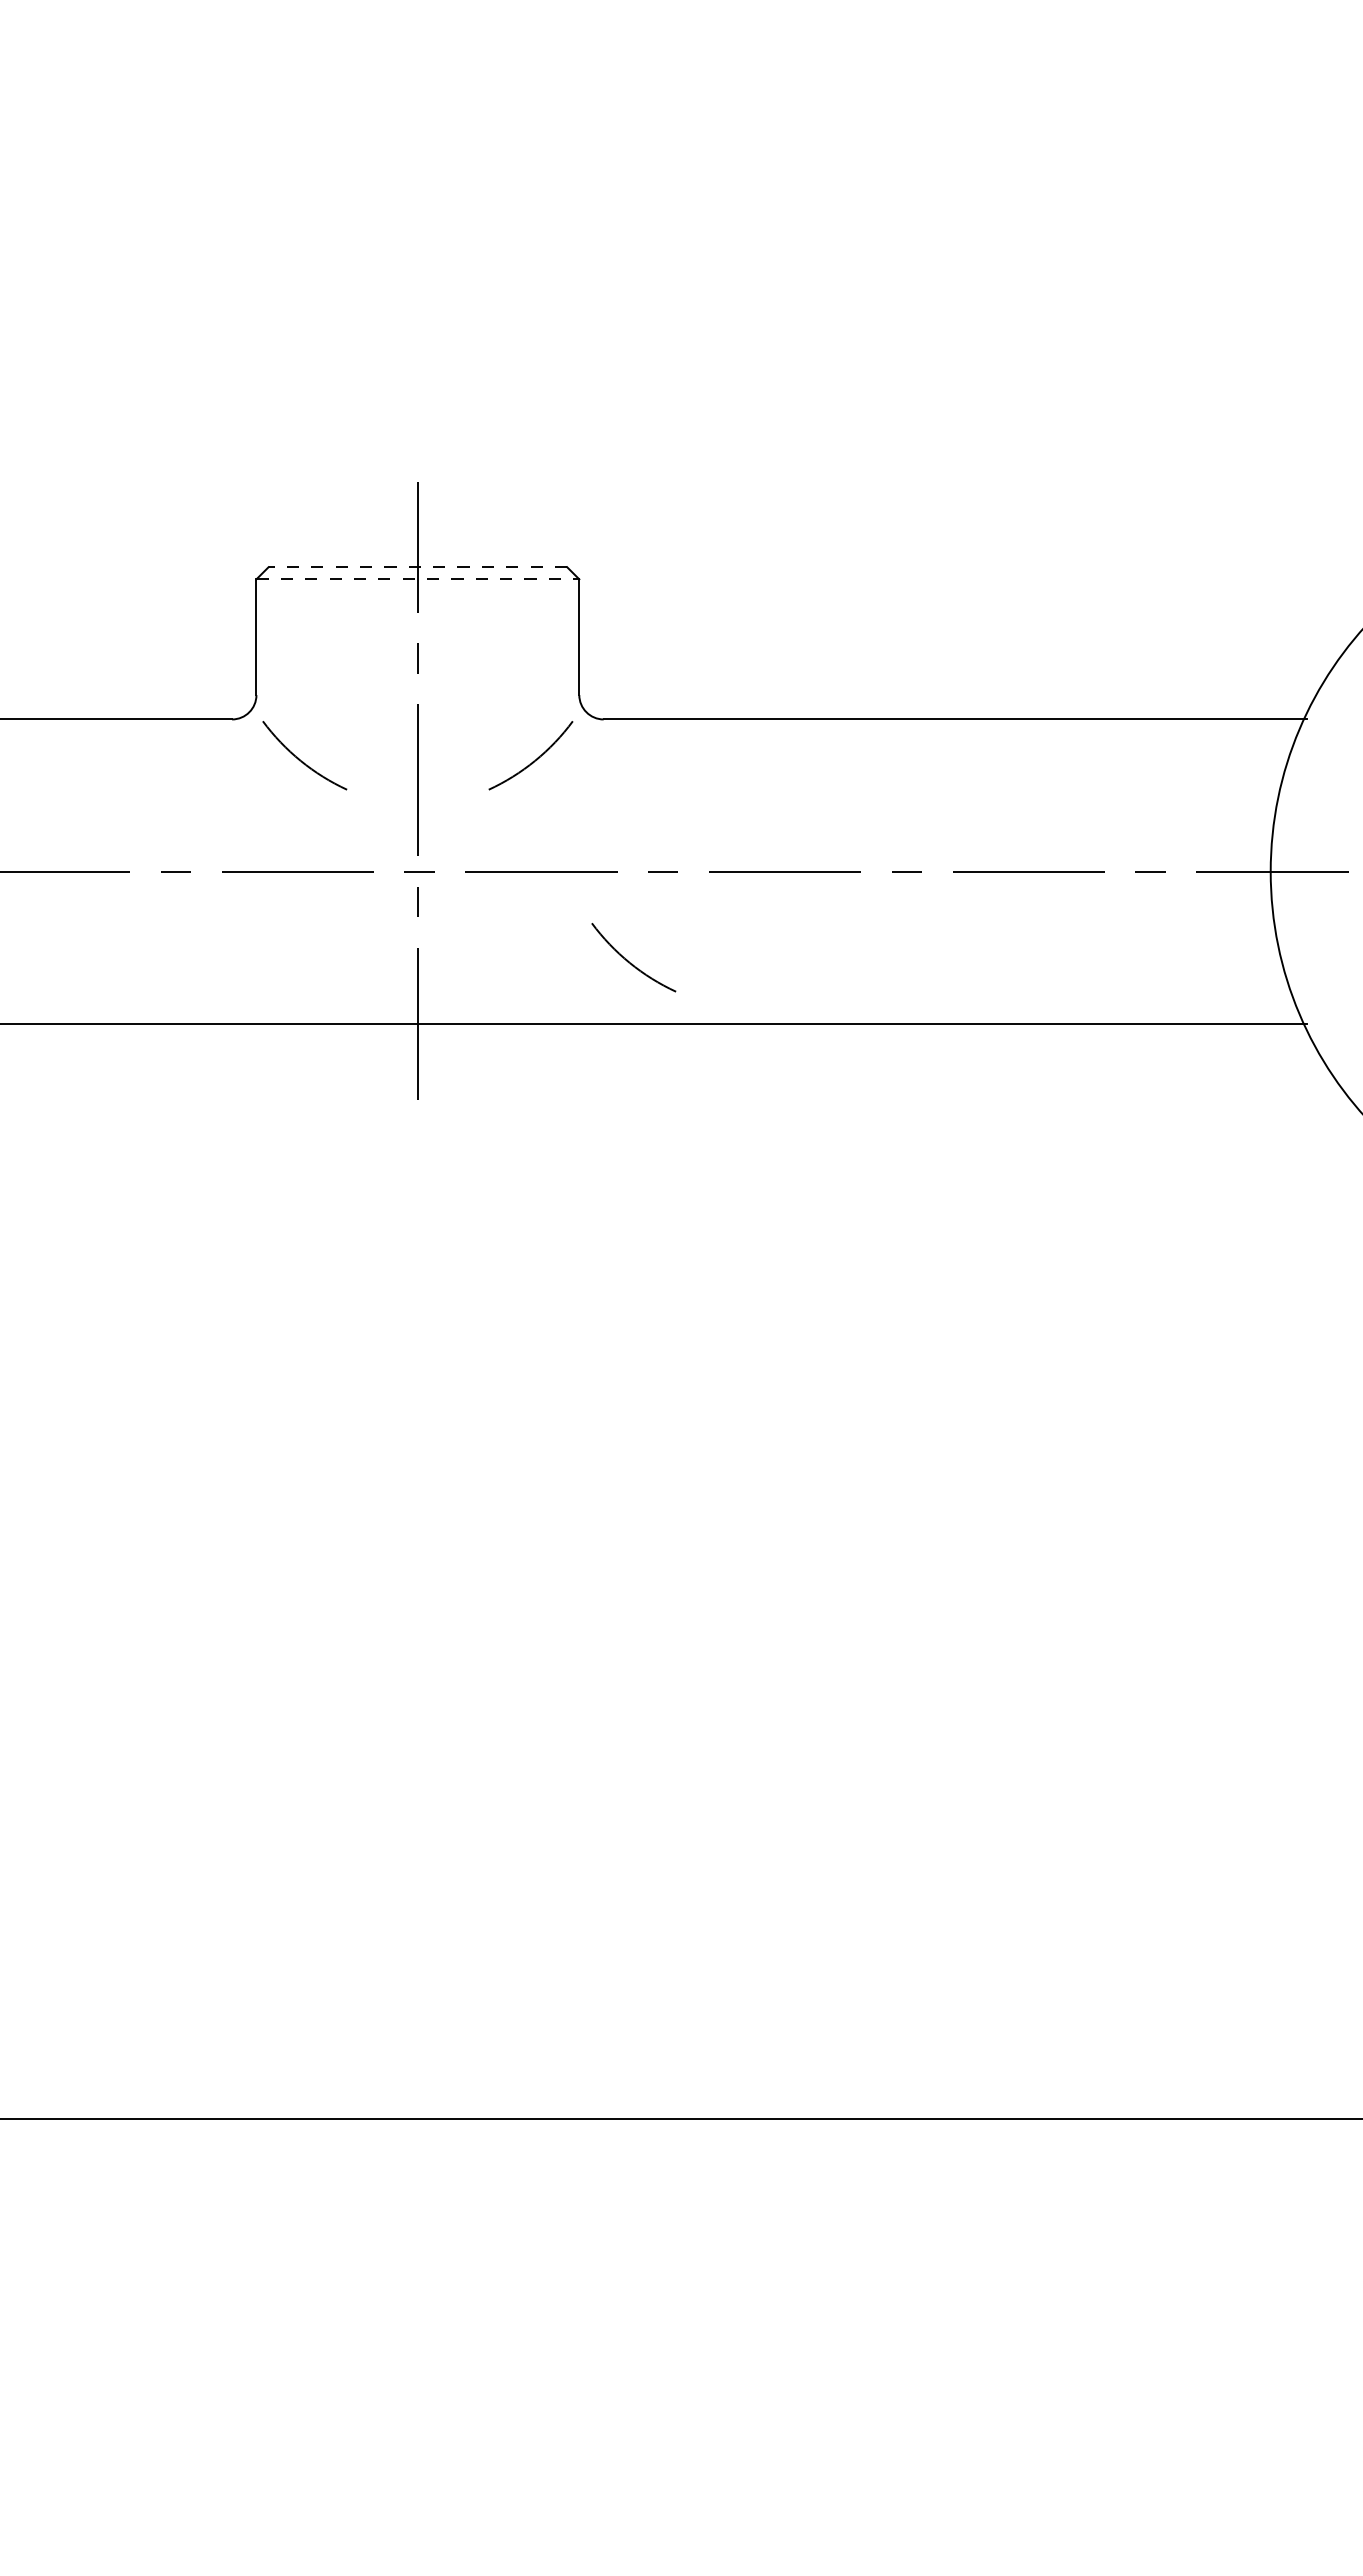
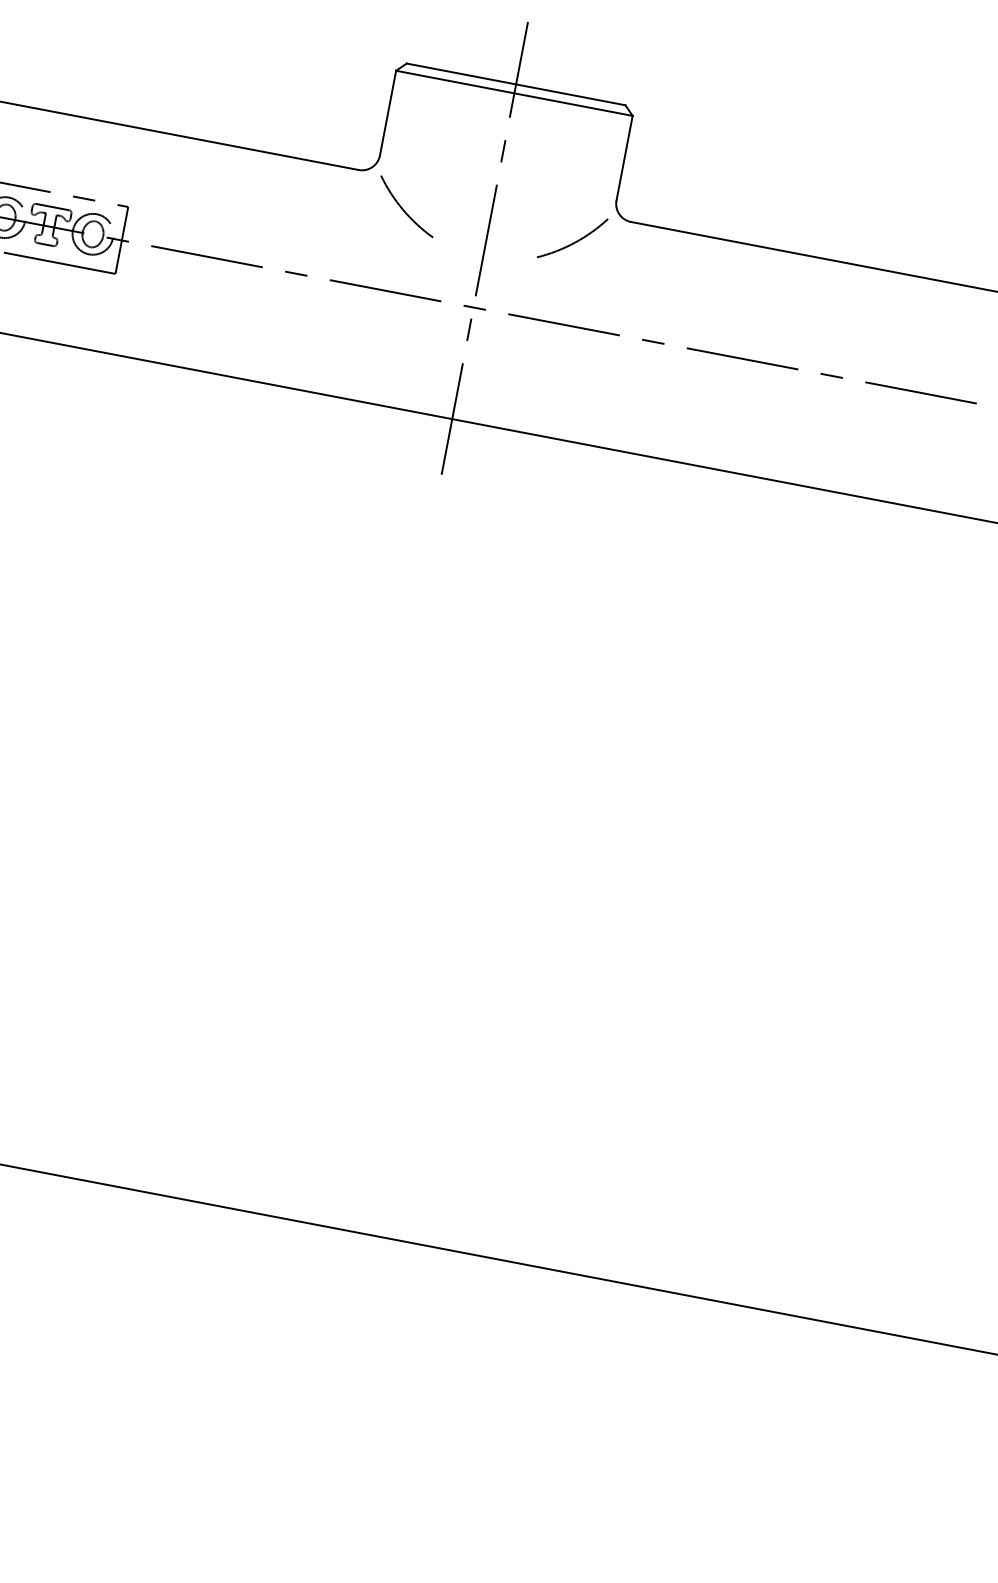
line: (417, 567) -> (515, 84), dashed -> solid
line: (418, 579) -> (514, 93), dashed -> solid
curve: (629, 961) -> (616, 402), removed

